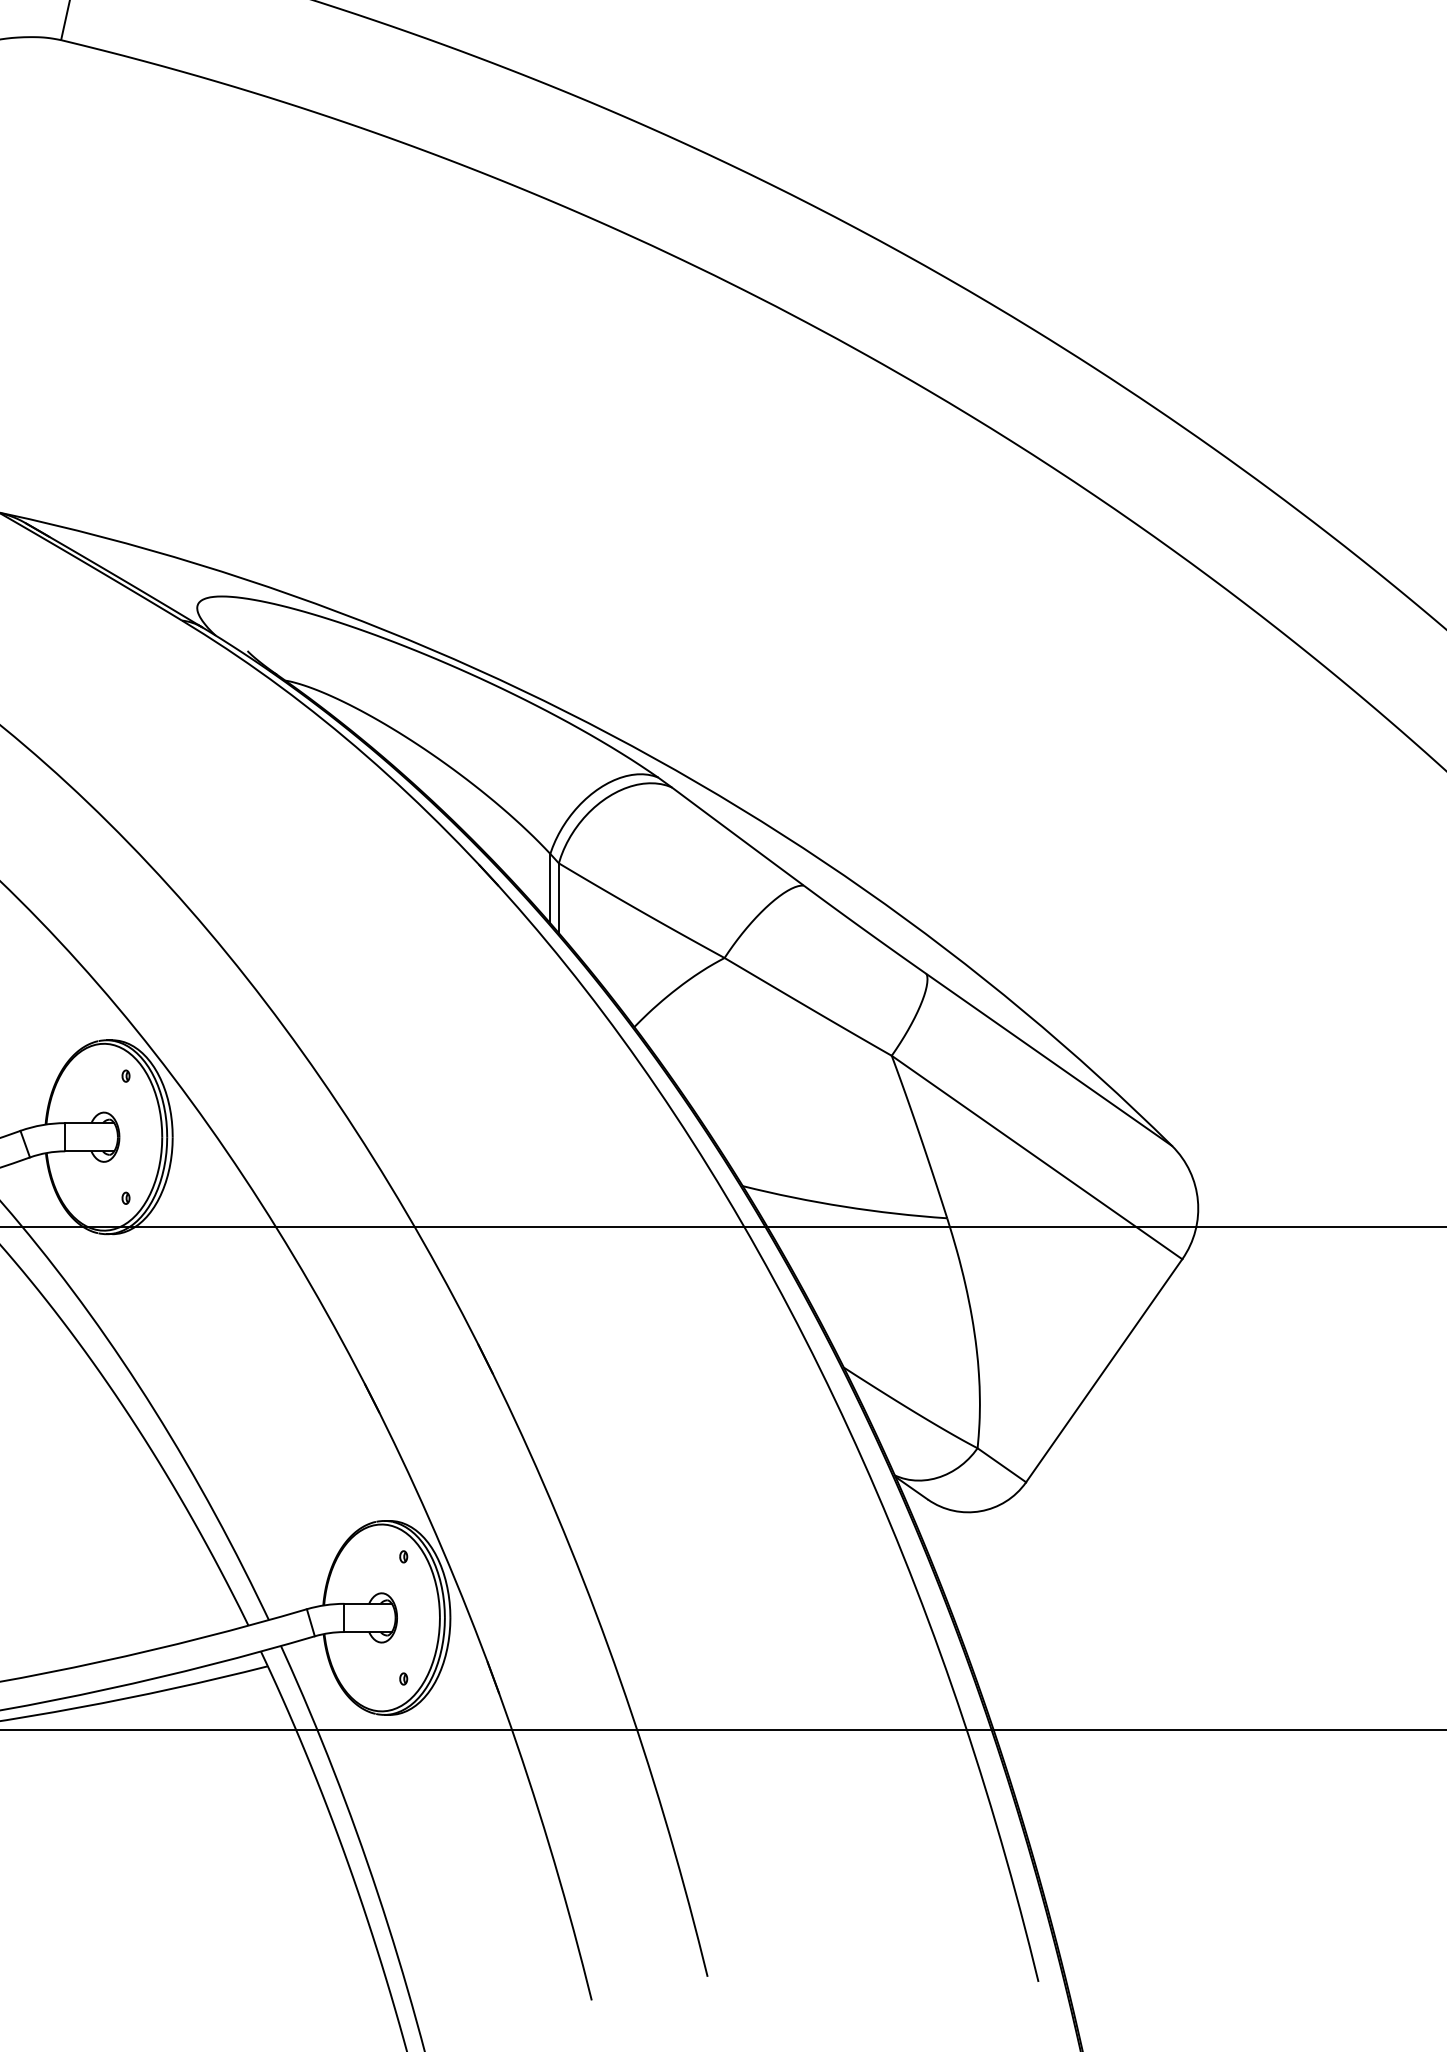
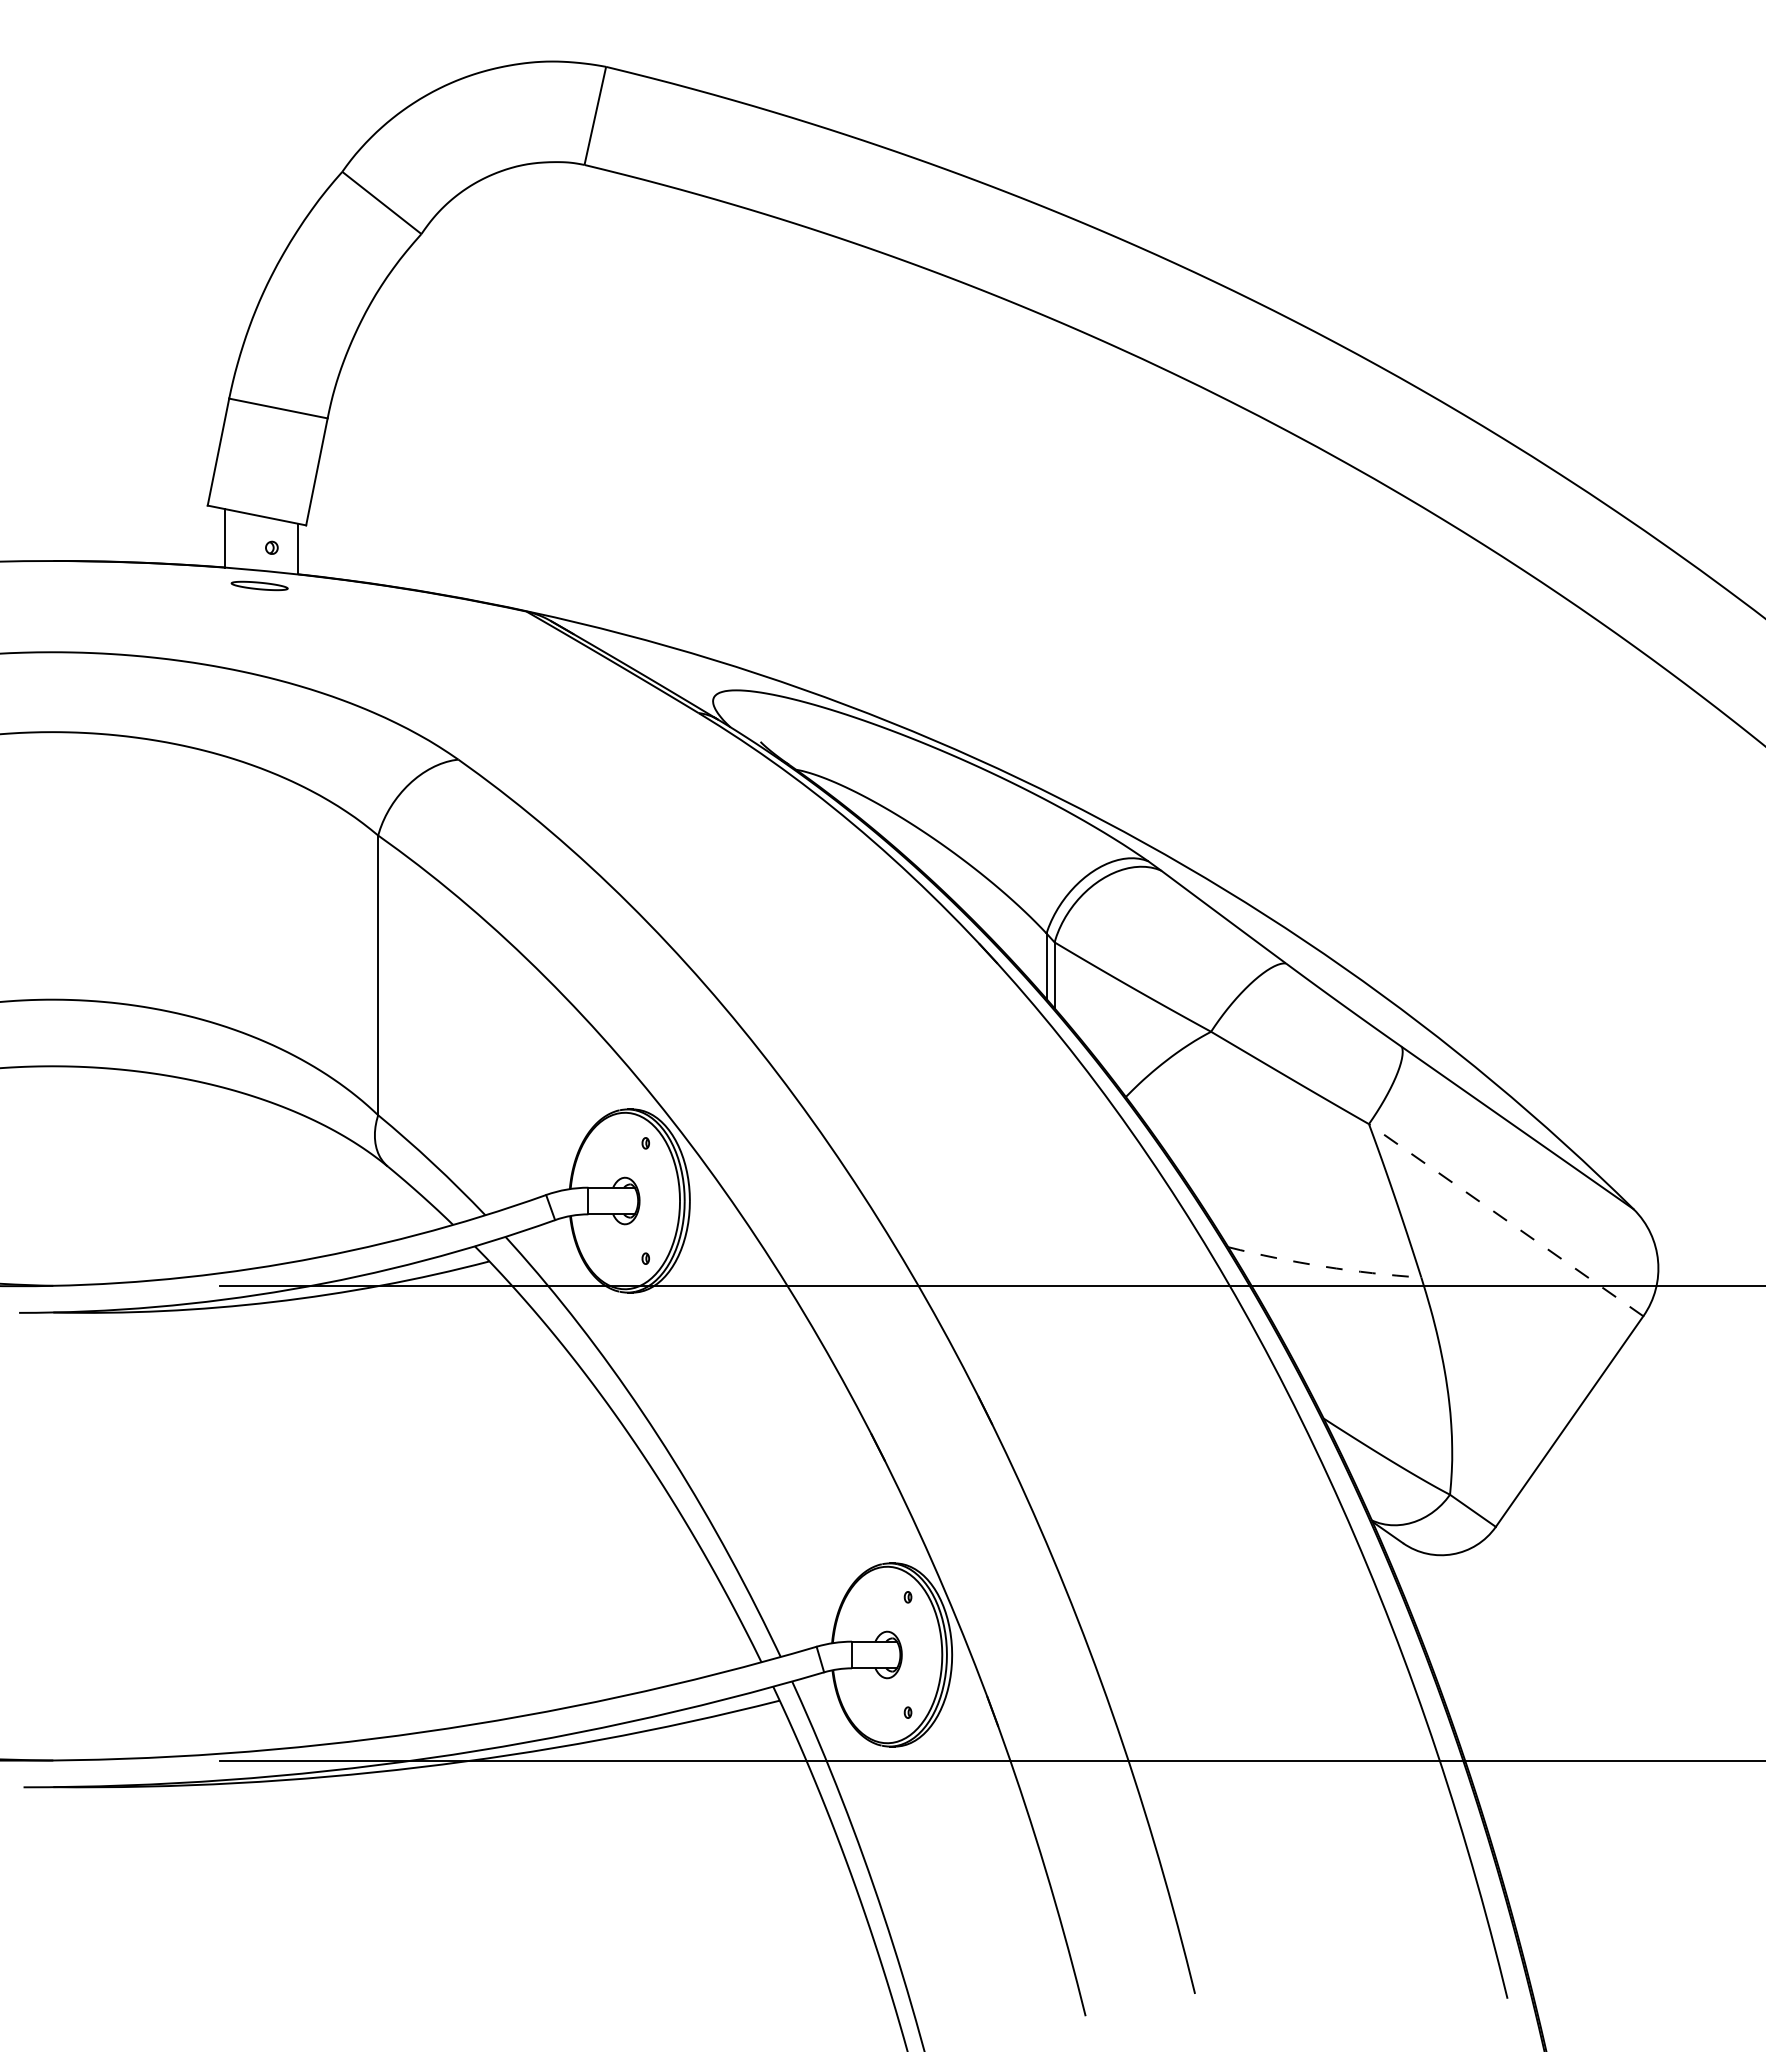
line: (1036, 1156) -> (1505, 1219), solid -> dashed
arc: (844, 1206) -> (1324, 1266), solid -> dashed

